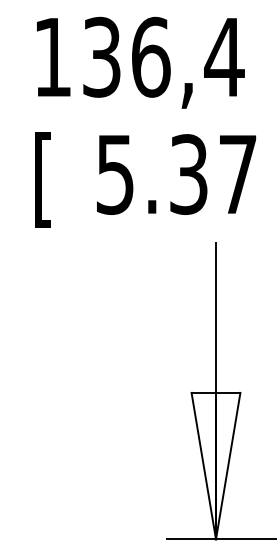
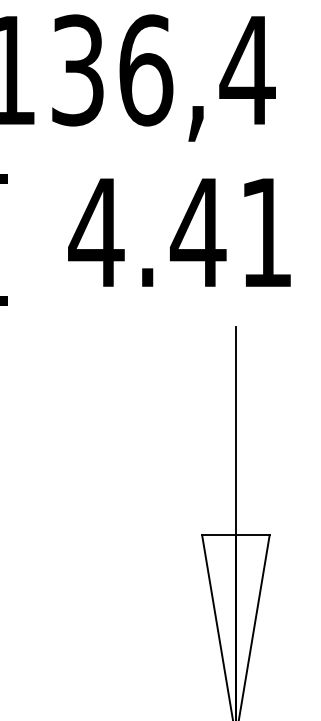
text: (175, 174) -> (179, 232), 5.37 -> 4.41

